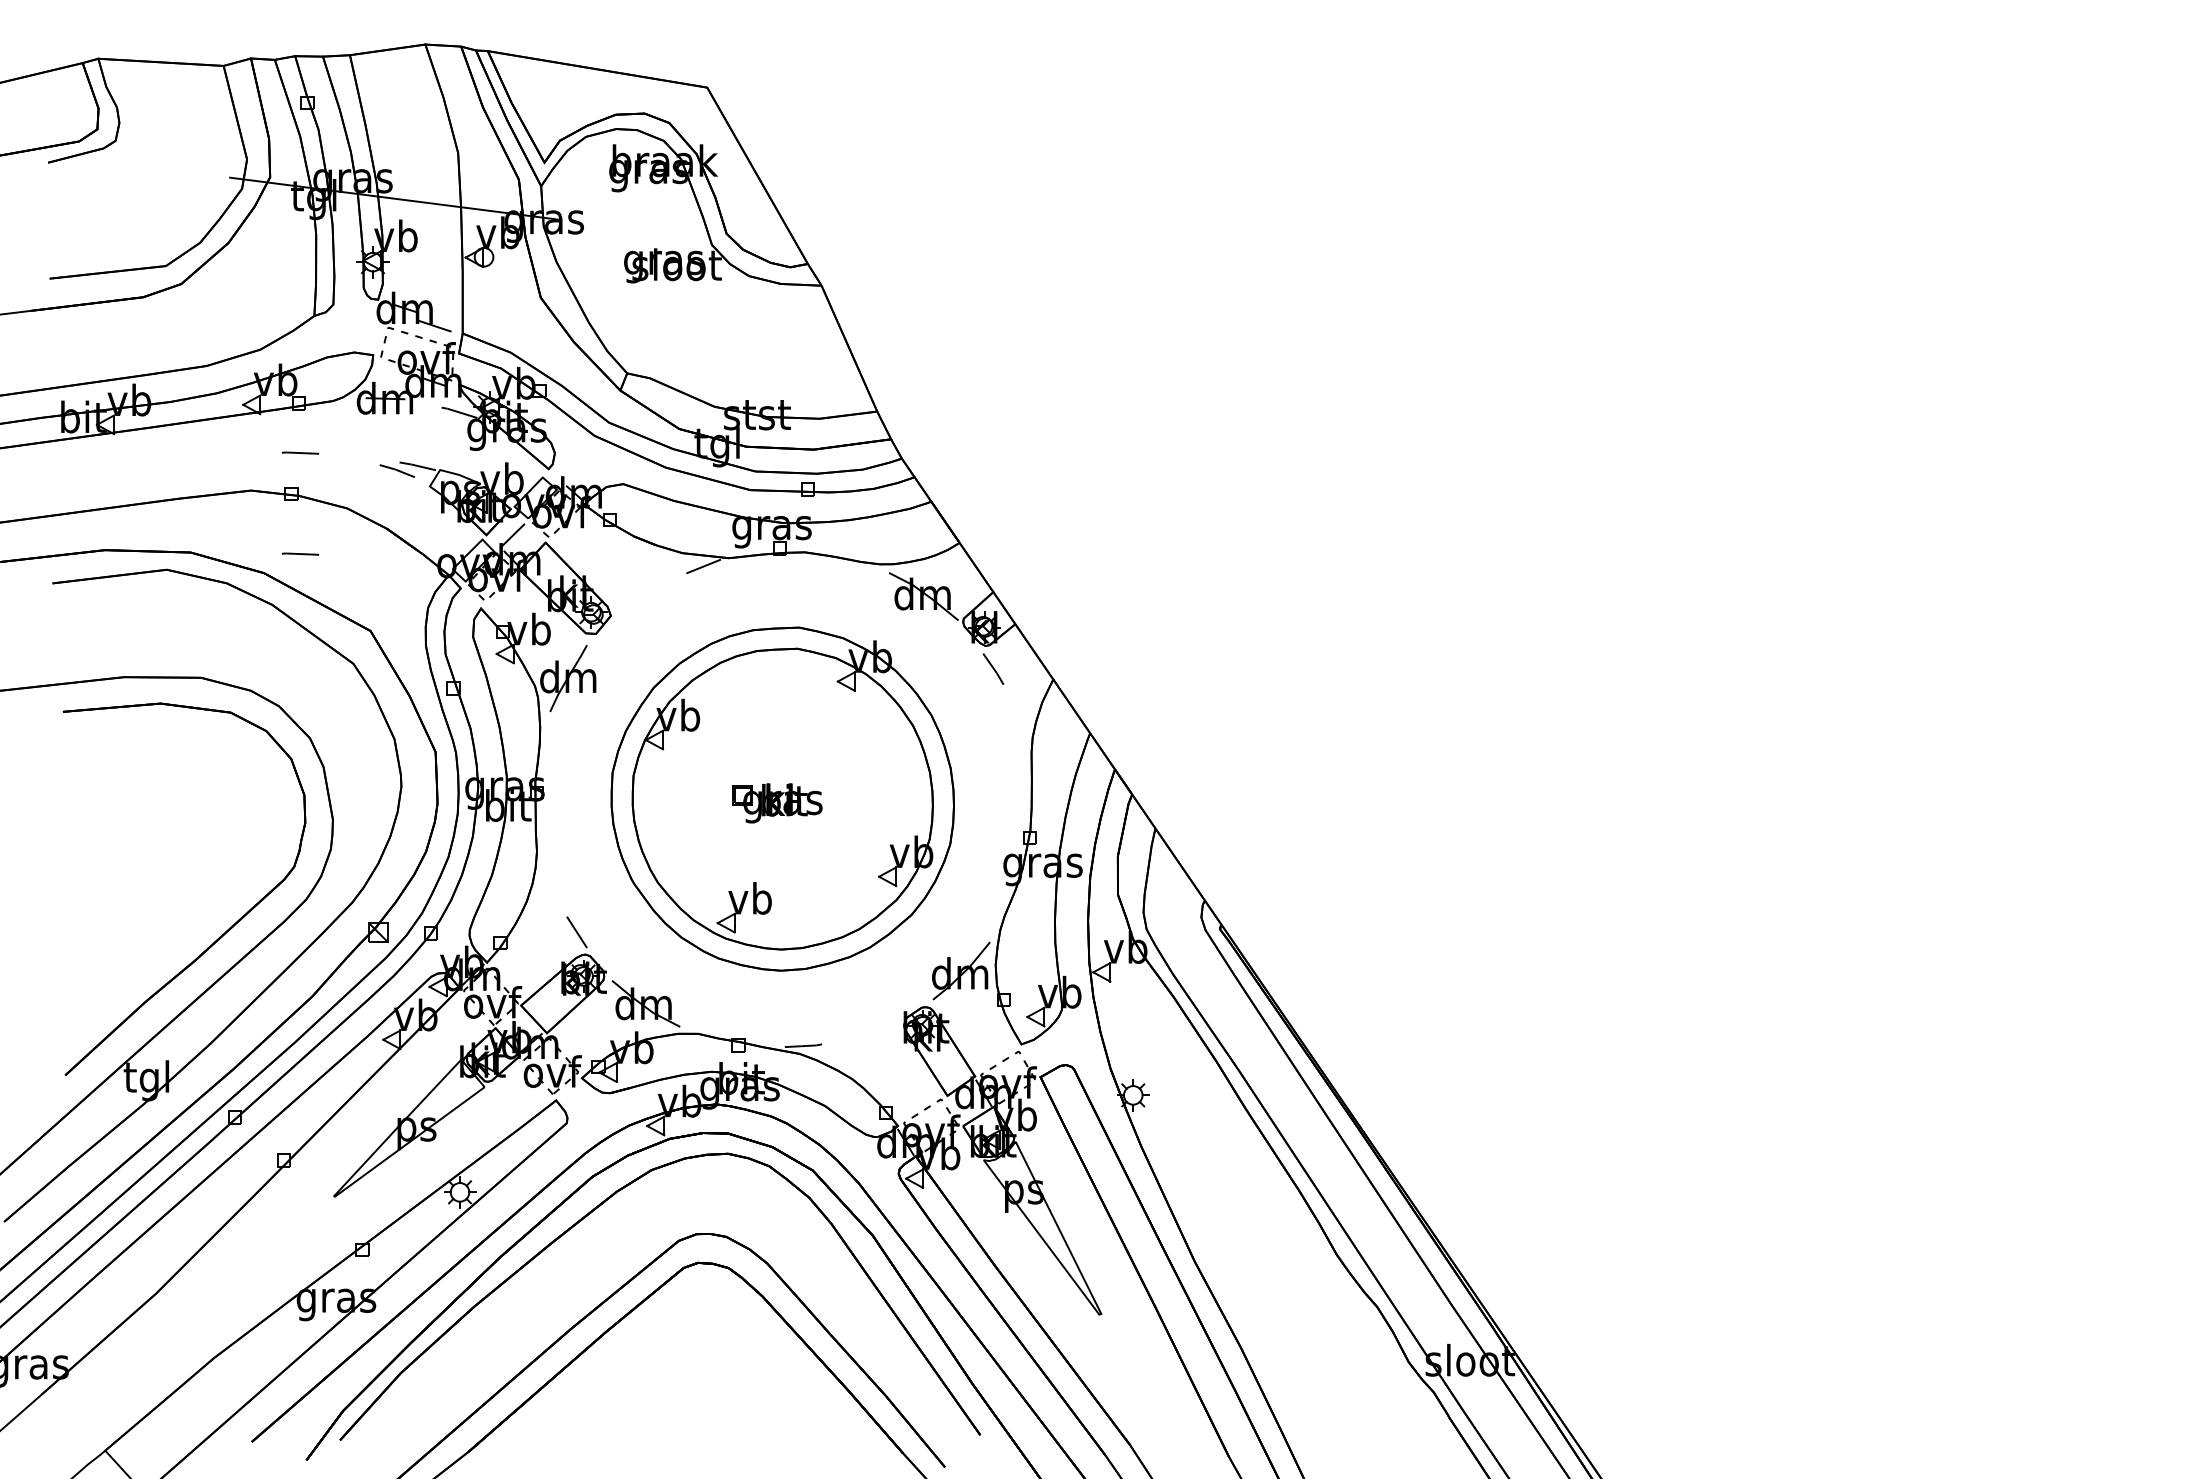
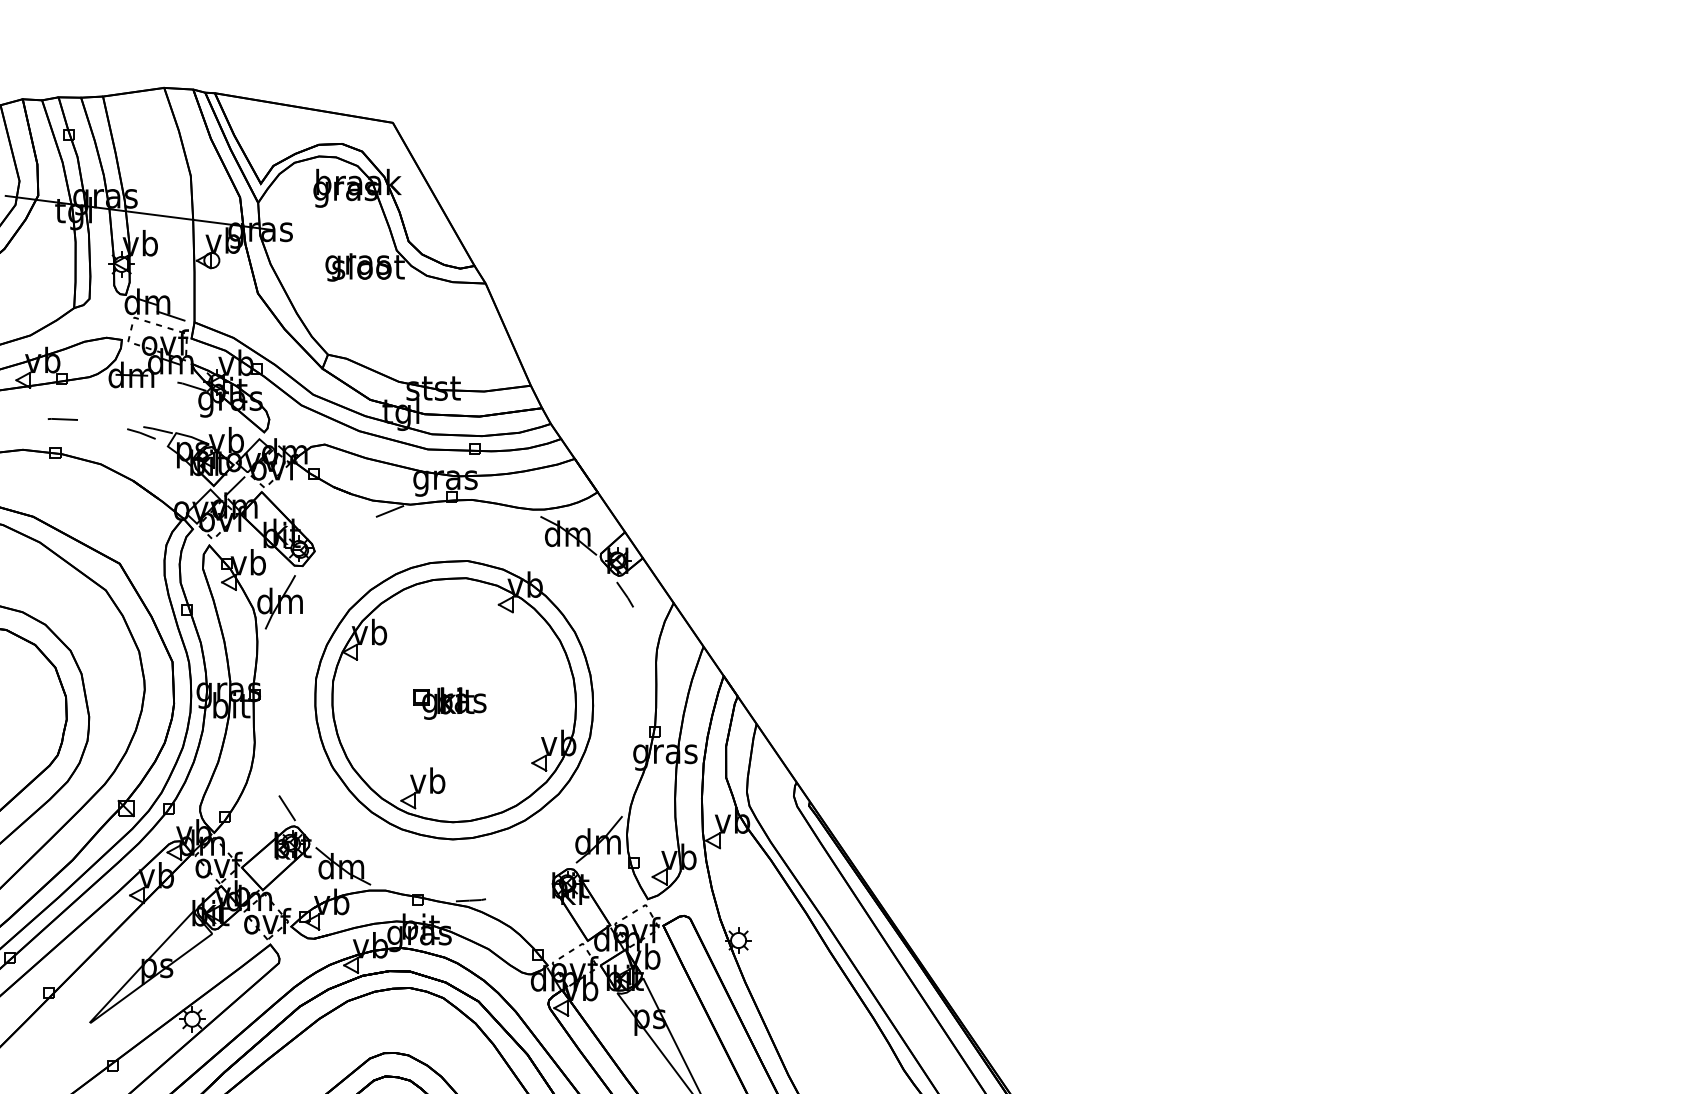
line: (300, 553) -> (62, 500), removed

